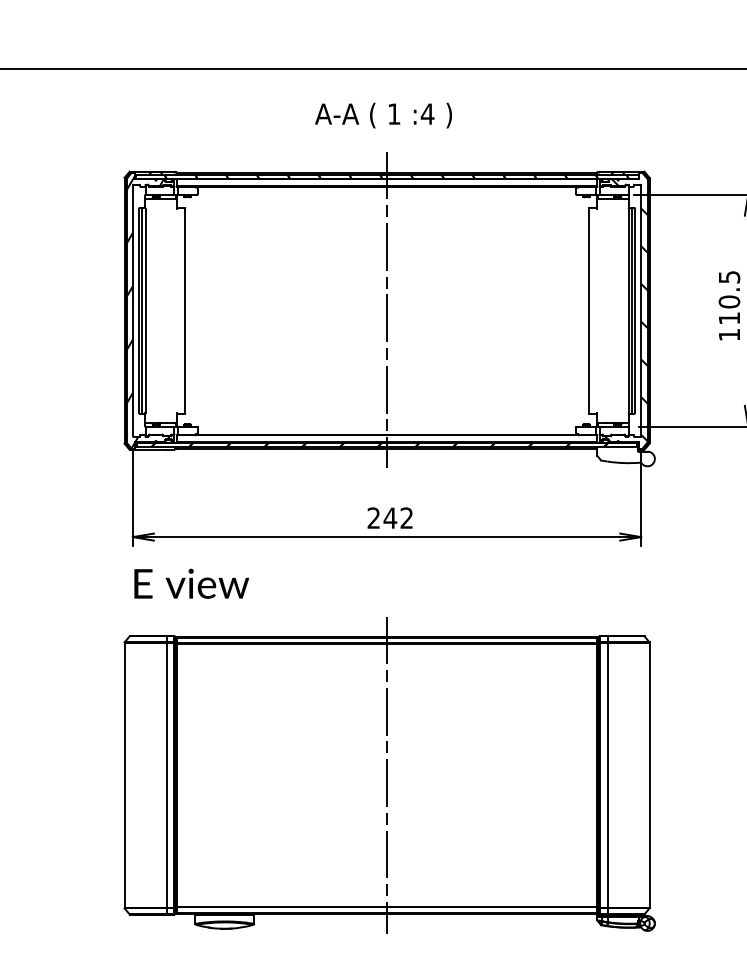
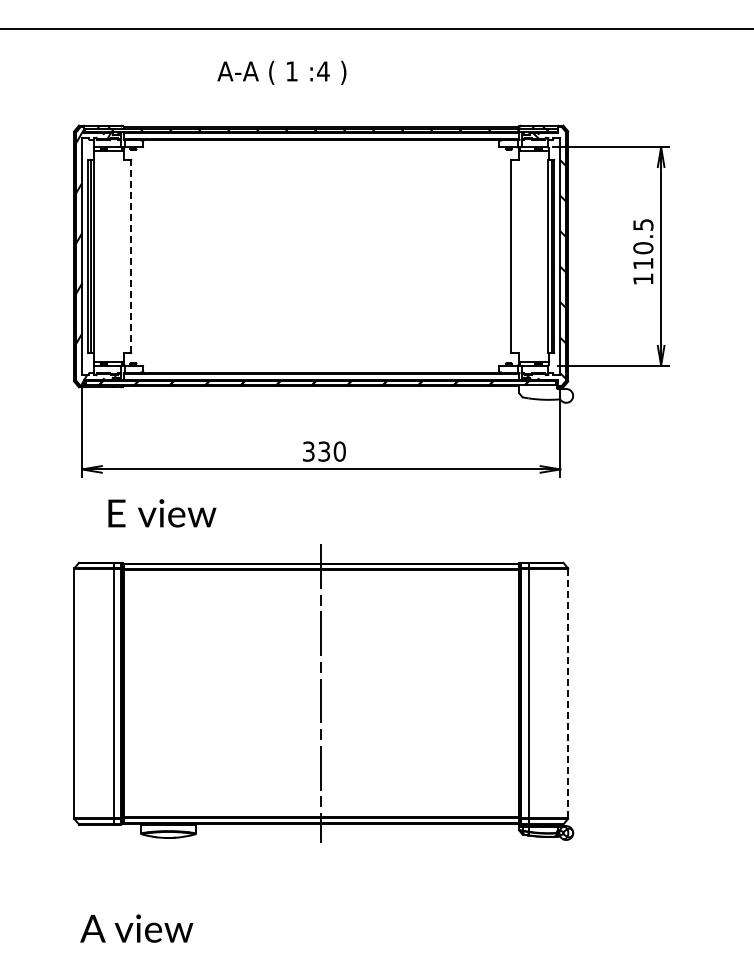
text: (383, 115) -> (281, 72), moved
line: (185, 309) -> (131, 255), solid -> dashed
line: (387, 309) -> (321, 255), removed
text: (390, 518) -> (324, 451), 242 -> 330
text: (191, 583) -> (162, 513), moved
line: (649, 775) -> (568, 693), solid -> dashed

